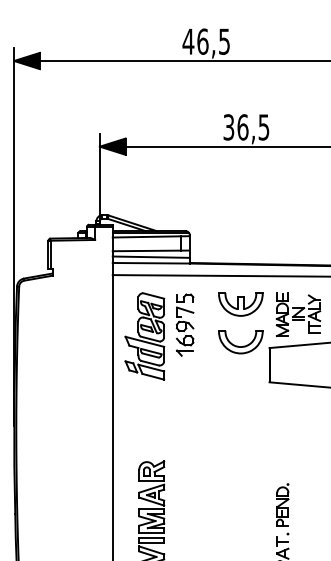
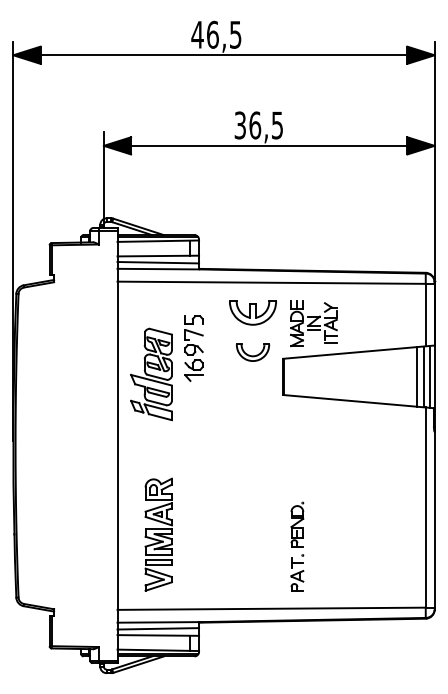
part: (184, 325) -> (193, 348), moved
part: (144, 336) -> (151, 374), moved
part: (240, 342) -> (252, 352), size x0.7

